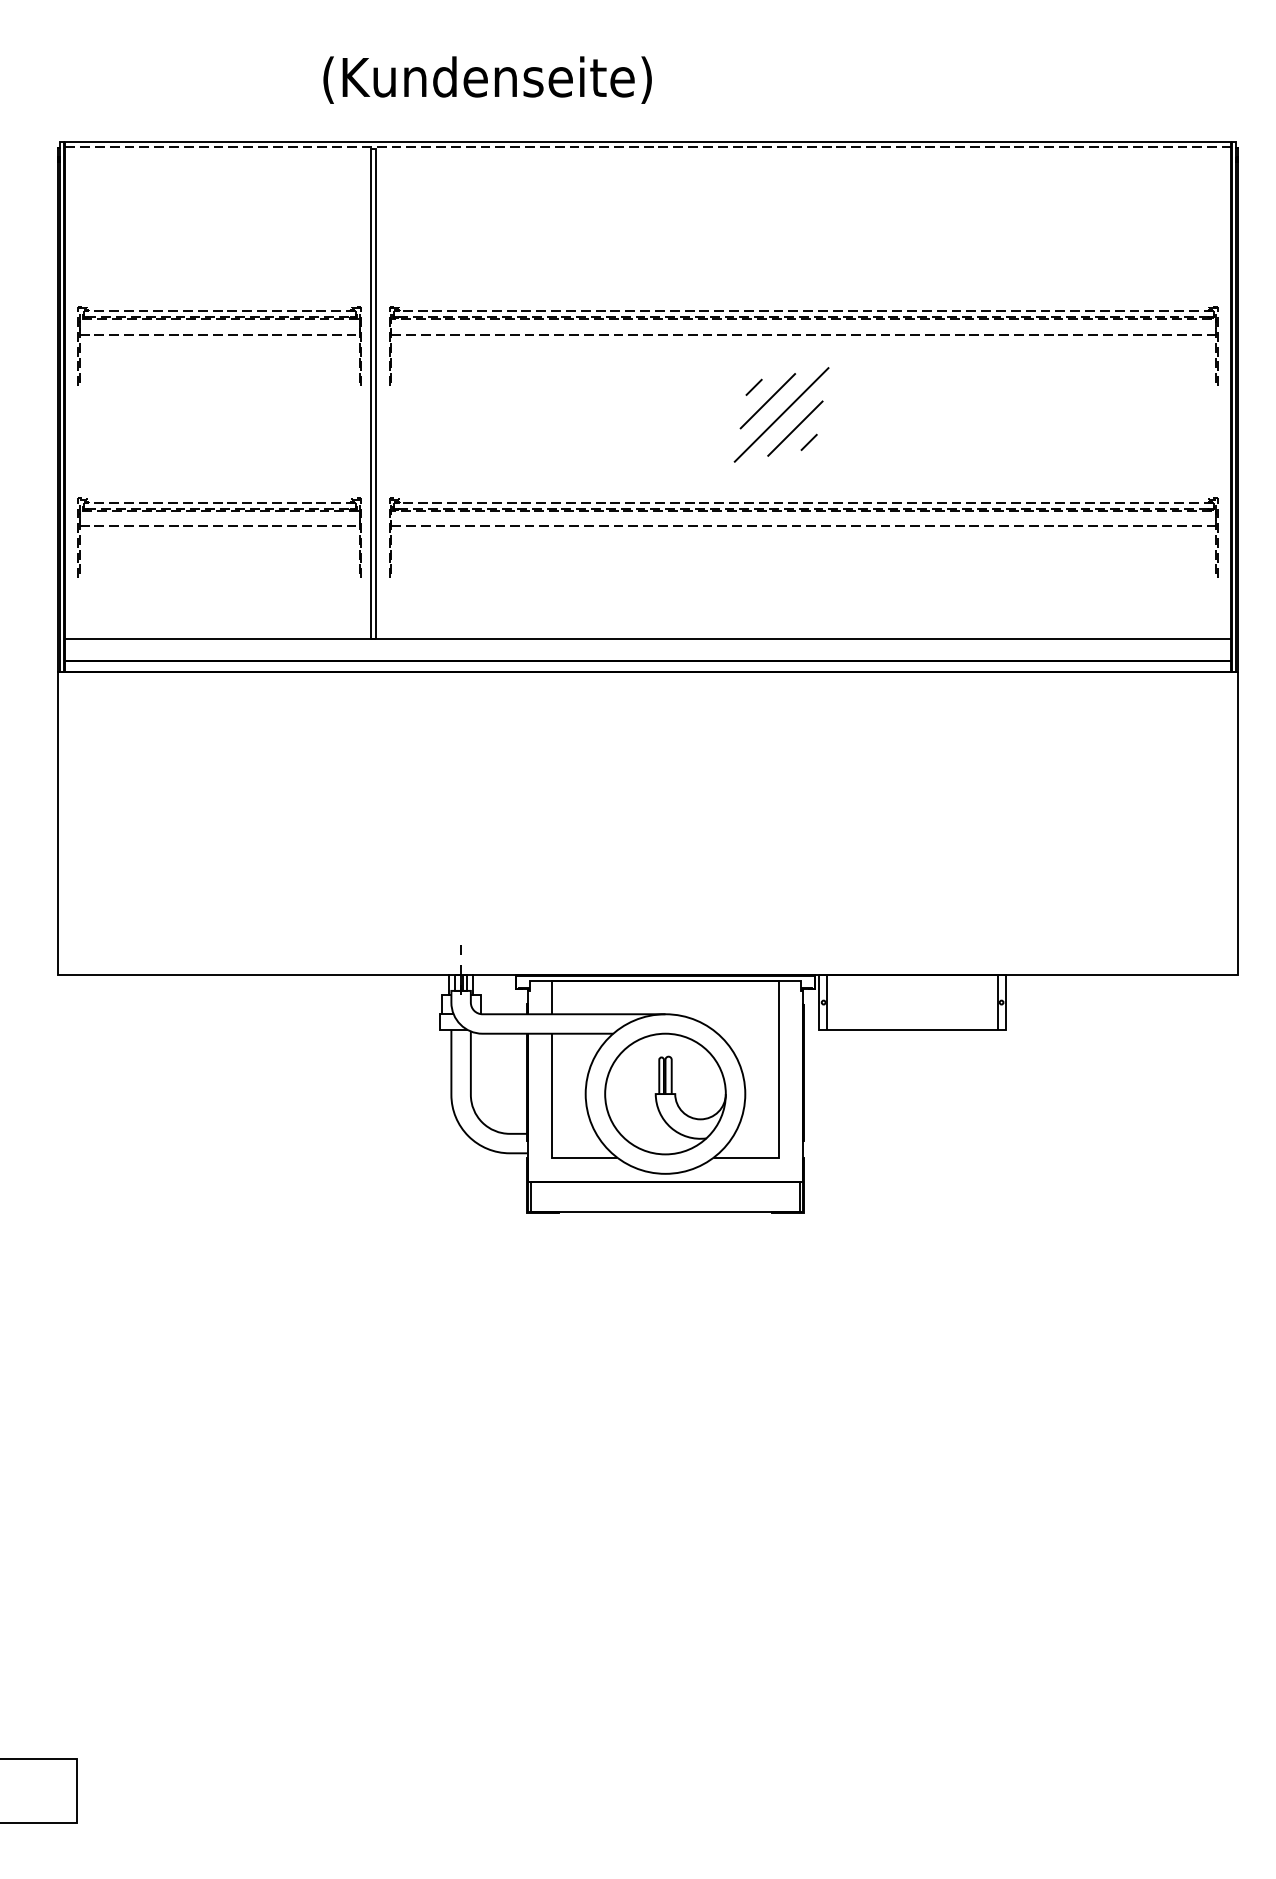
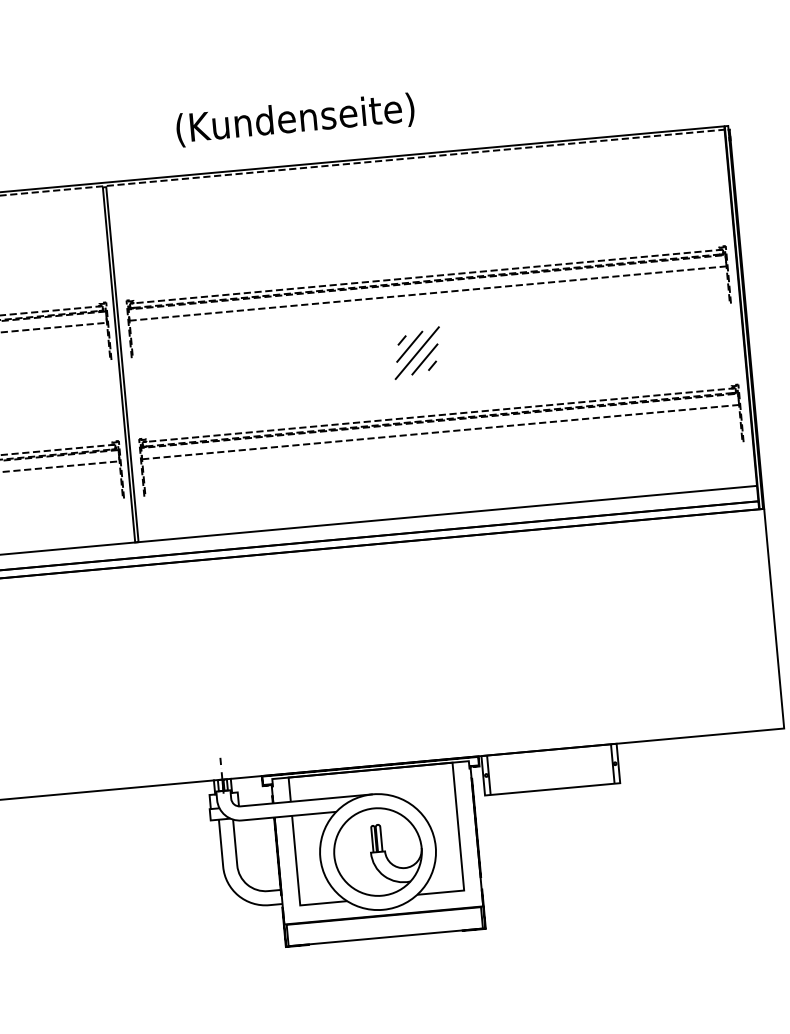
text: (487, 79) -> (295, 119), moved
part: (781, 414) -> (417, 352), size x0.7

